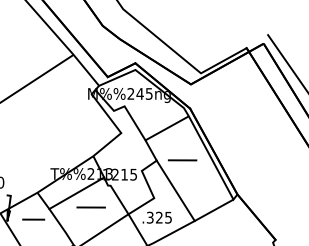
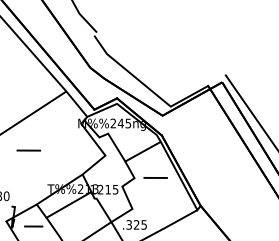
line: (175, 190) -> (149, 202), removed
line: (90, 207) -> (28, 150), moved

